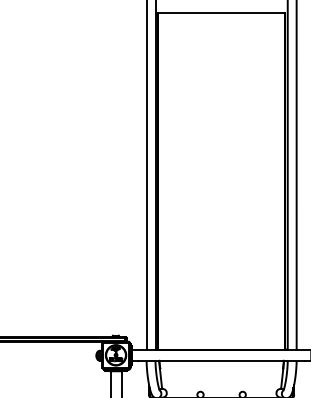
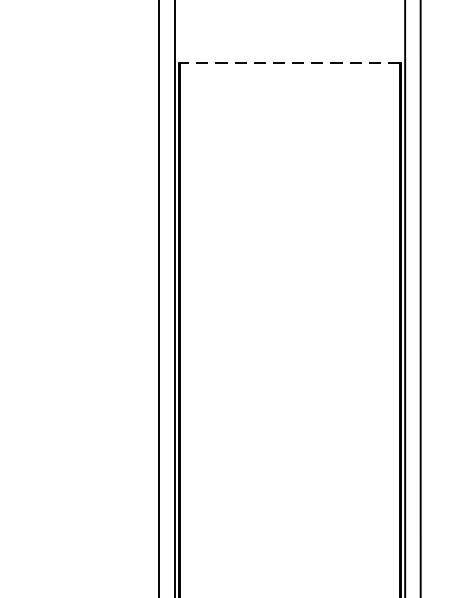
line: (221, 12) -> (289, 62), solid -> dashed

